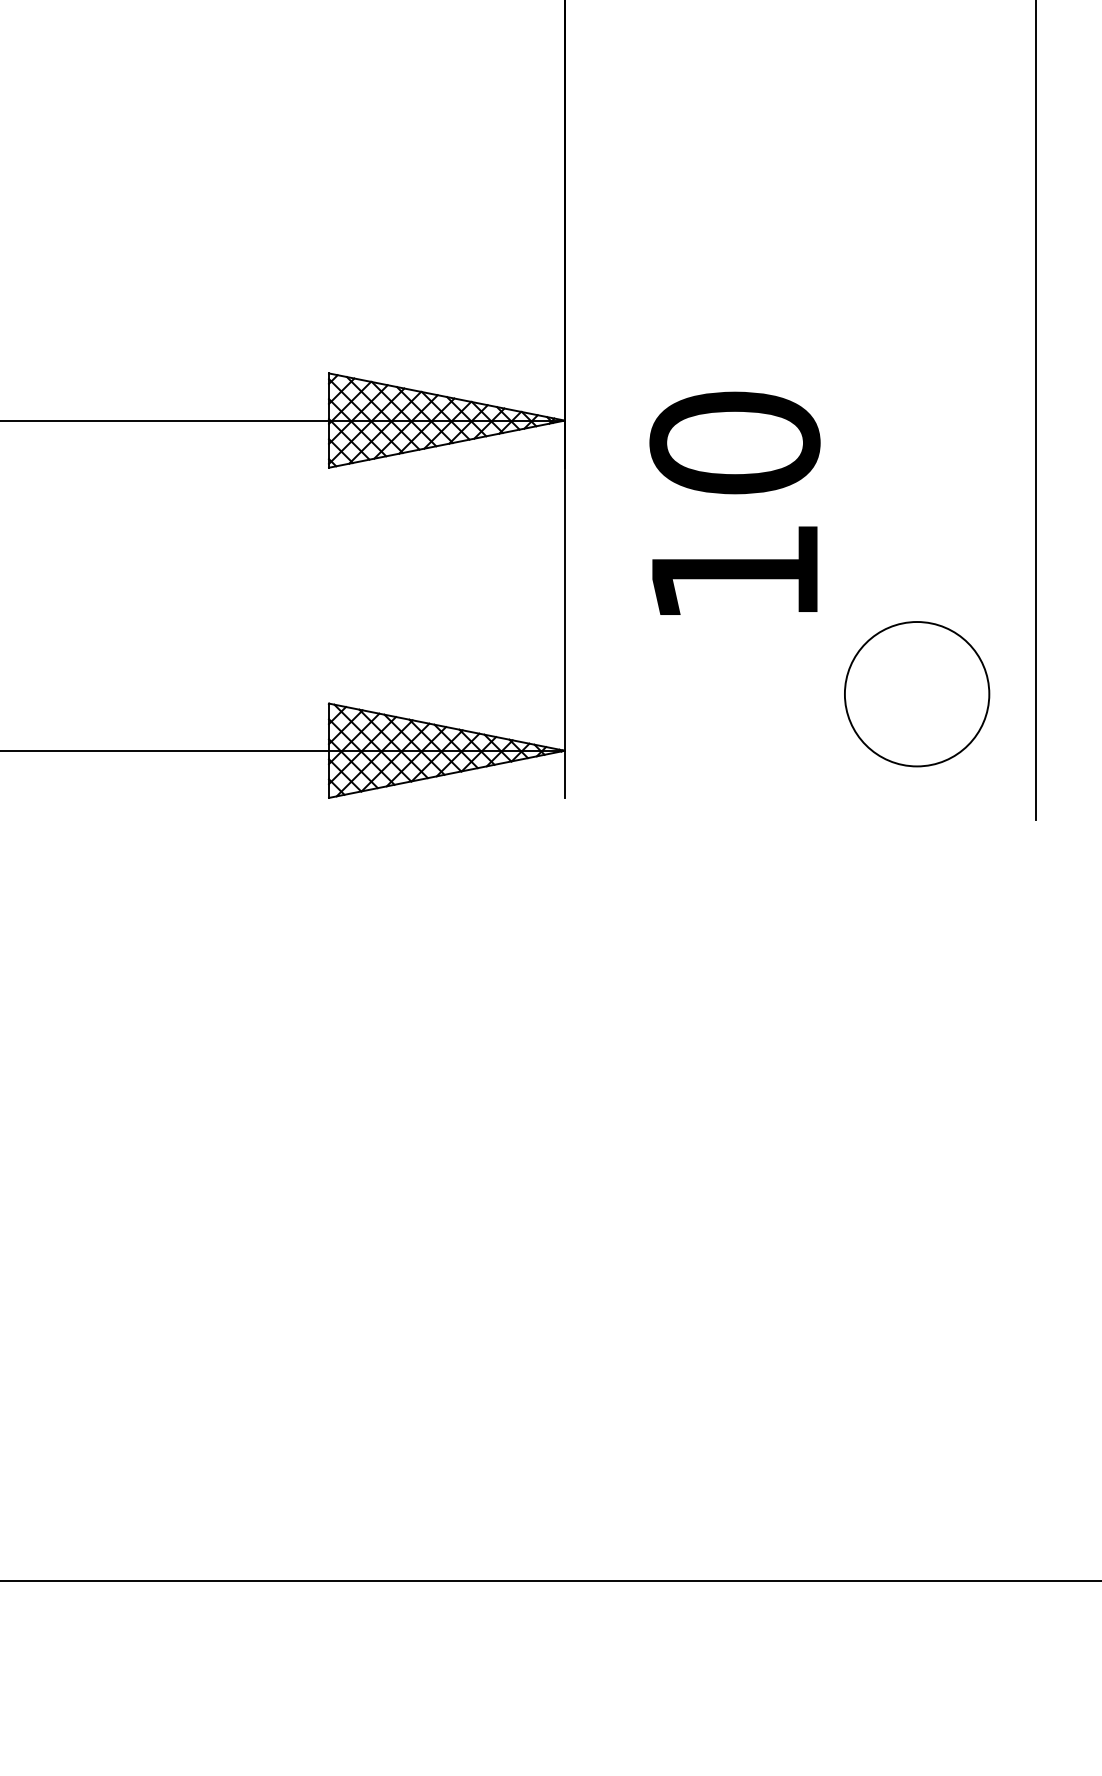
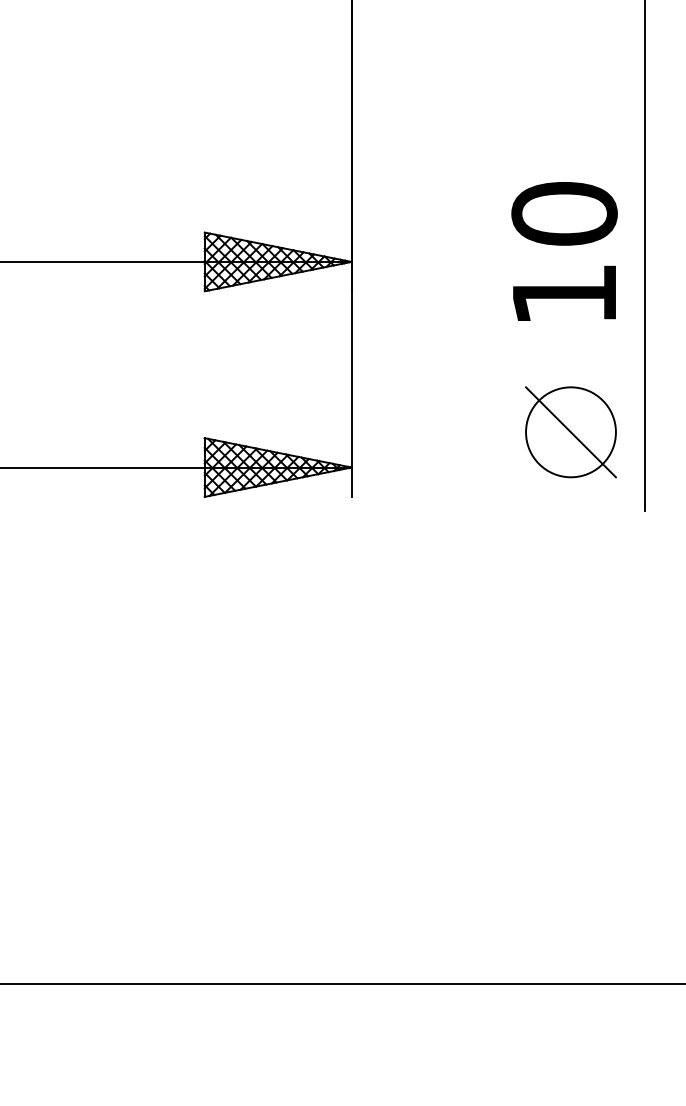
text: (734, 503) -> (564, 251), moved
line: (916, 694) -> (570, 432), added

